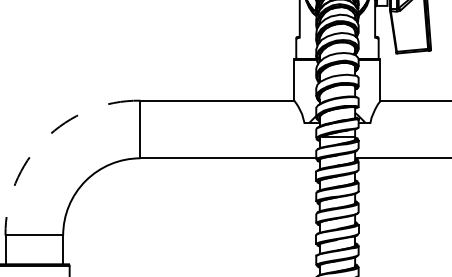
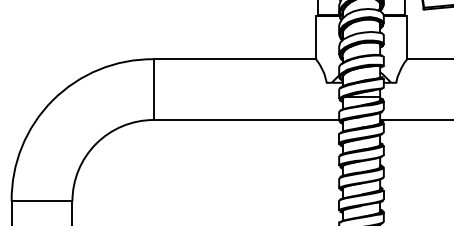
arc: (44, 139) -> (52, 100), dashed -> solid

